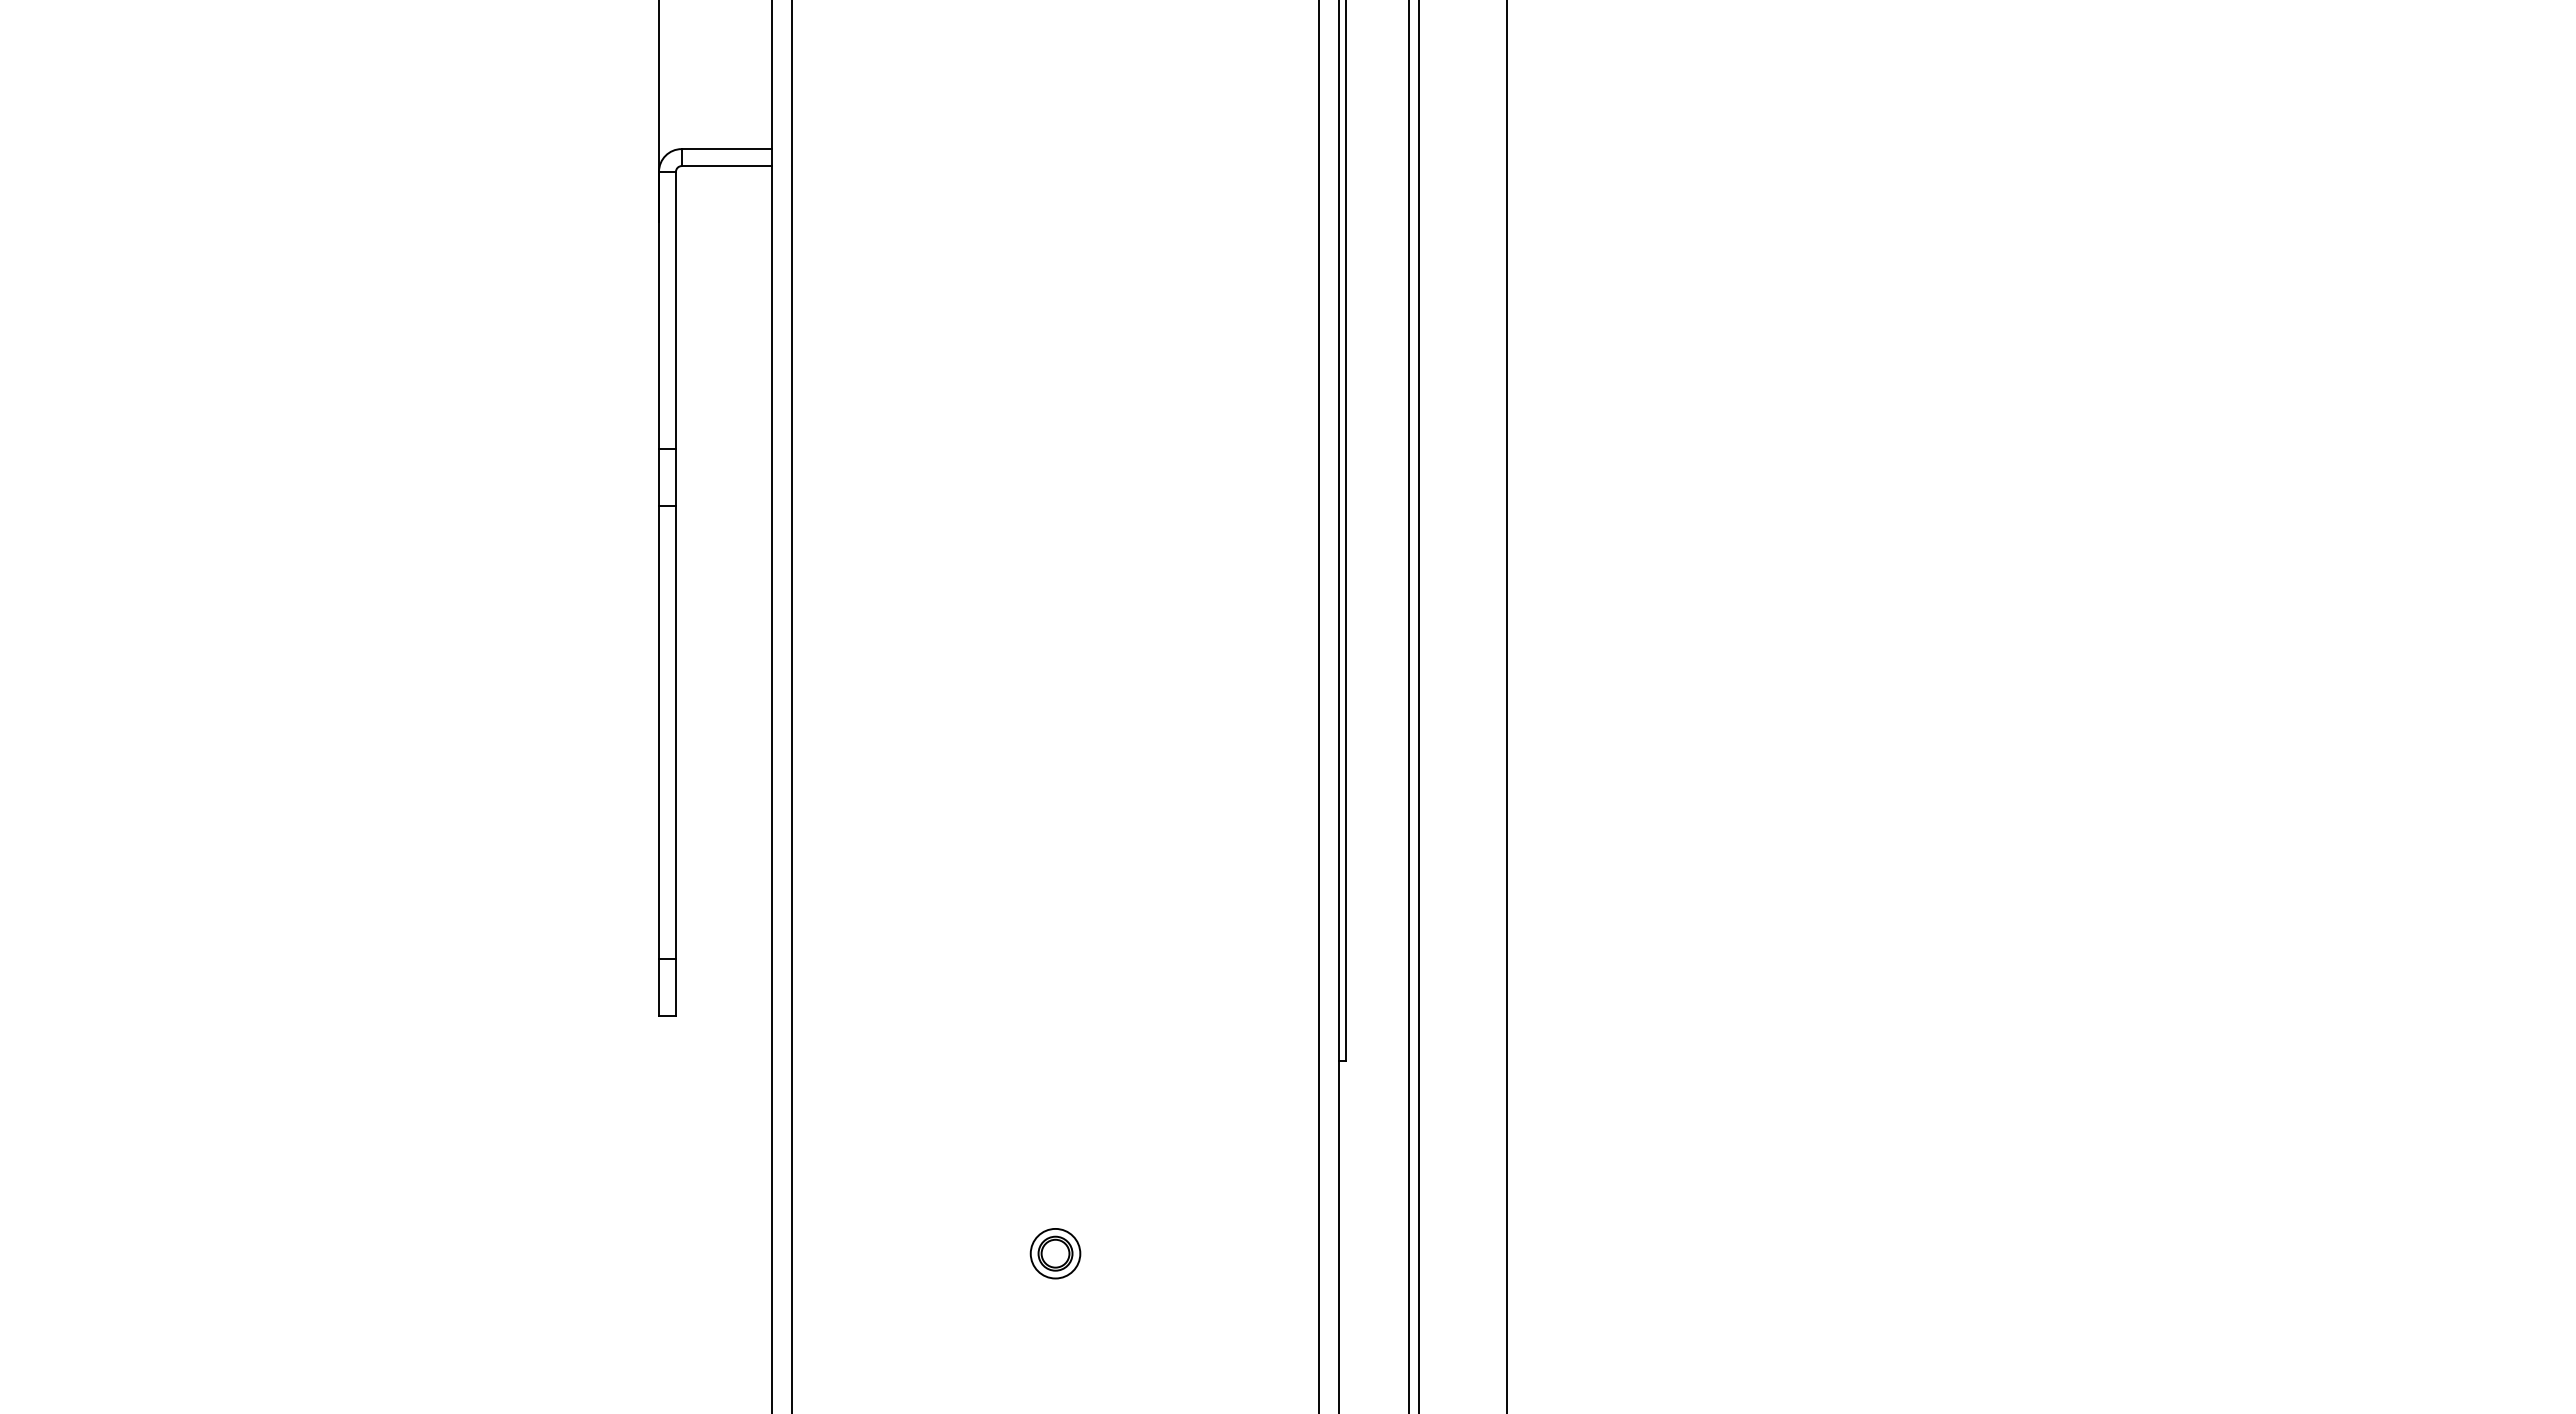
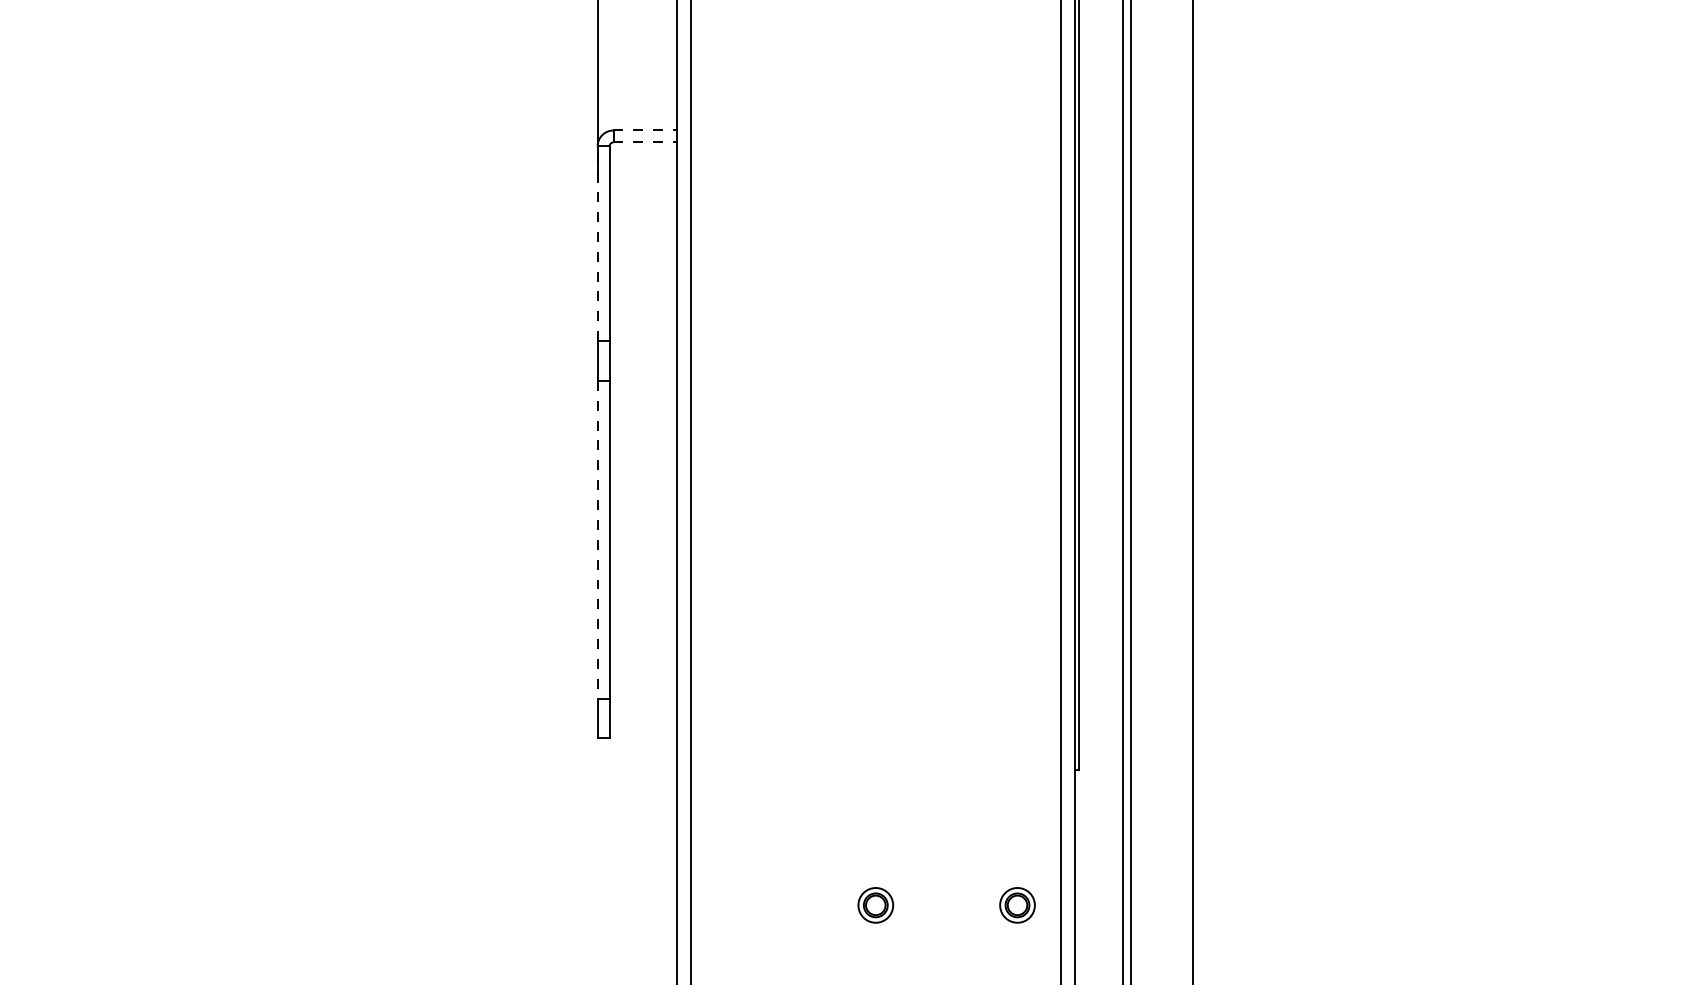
line: (727, 149) -> (645, 130), solid -> dashed
line: (727, 166) -> (645, 142), solid -> dashed
line: (659, 310) -> (597, 243), solid -> dashed
line: (659, 732) -> (597, 539), solid -> dashed
part: (1257, 1253) -> (1017, 905), added

